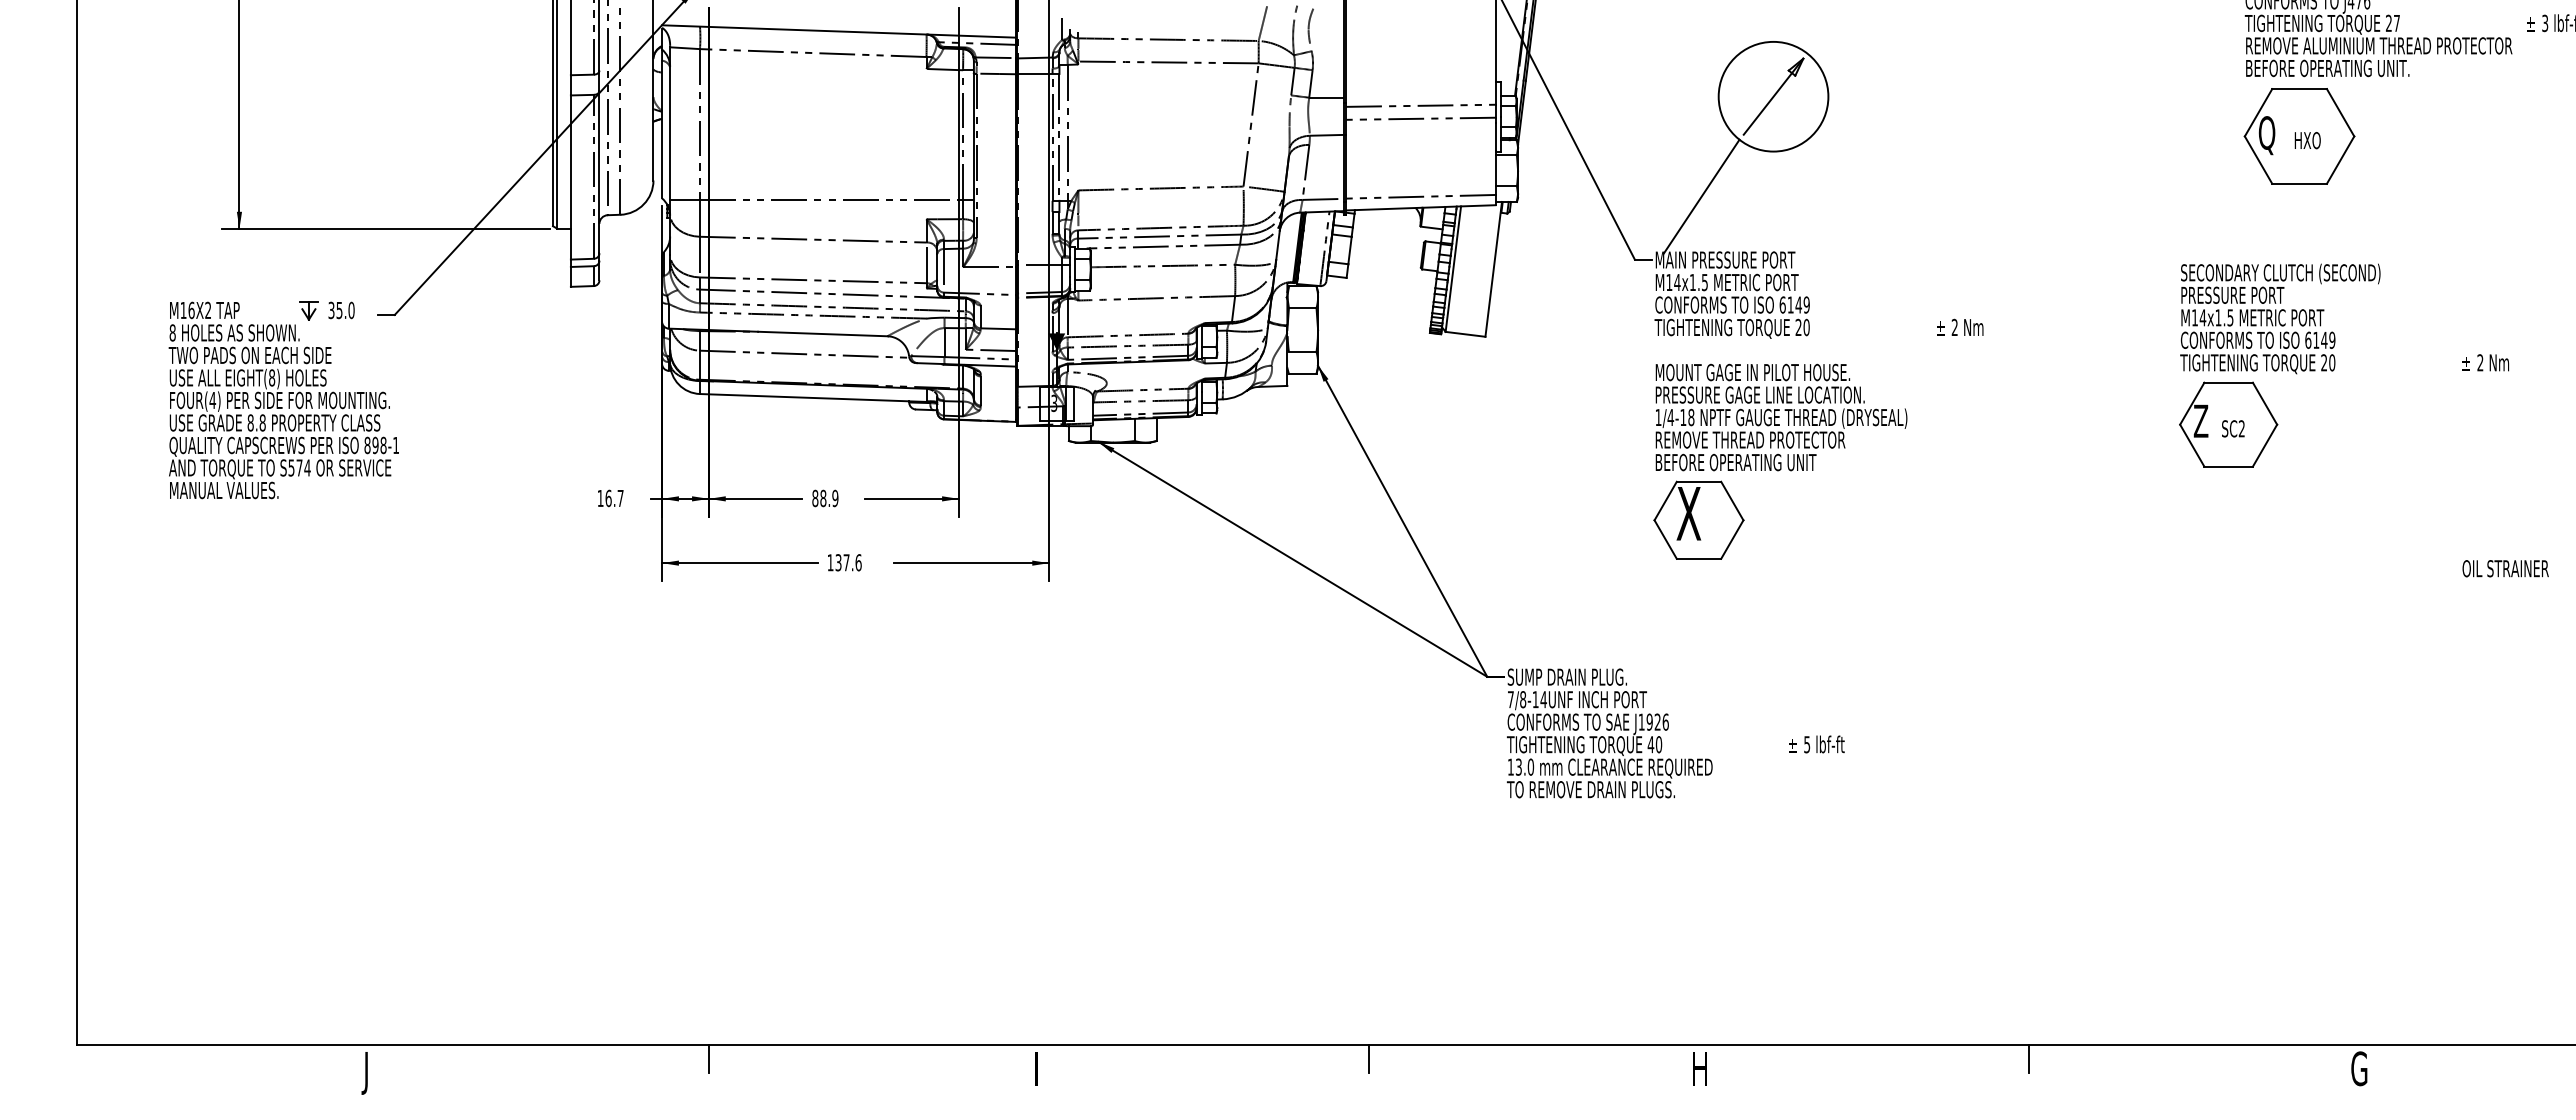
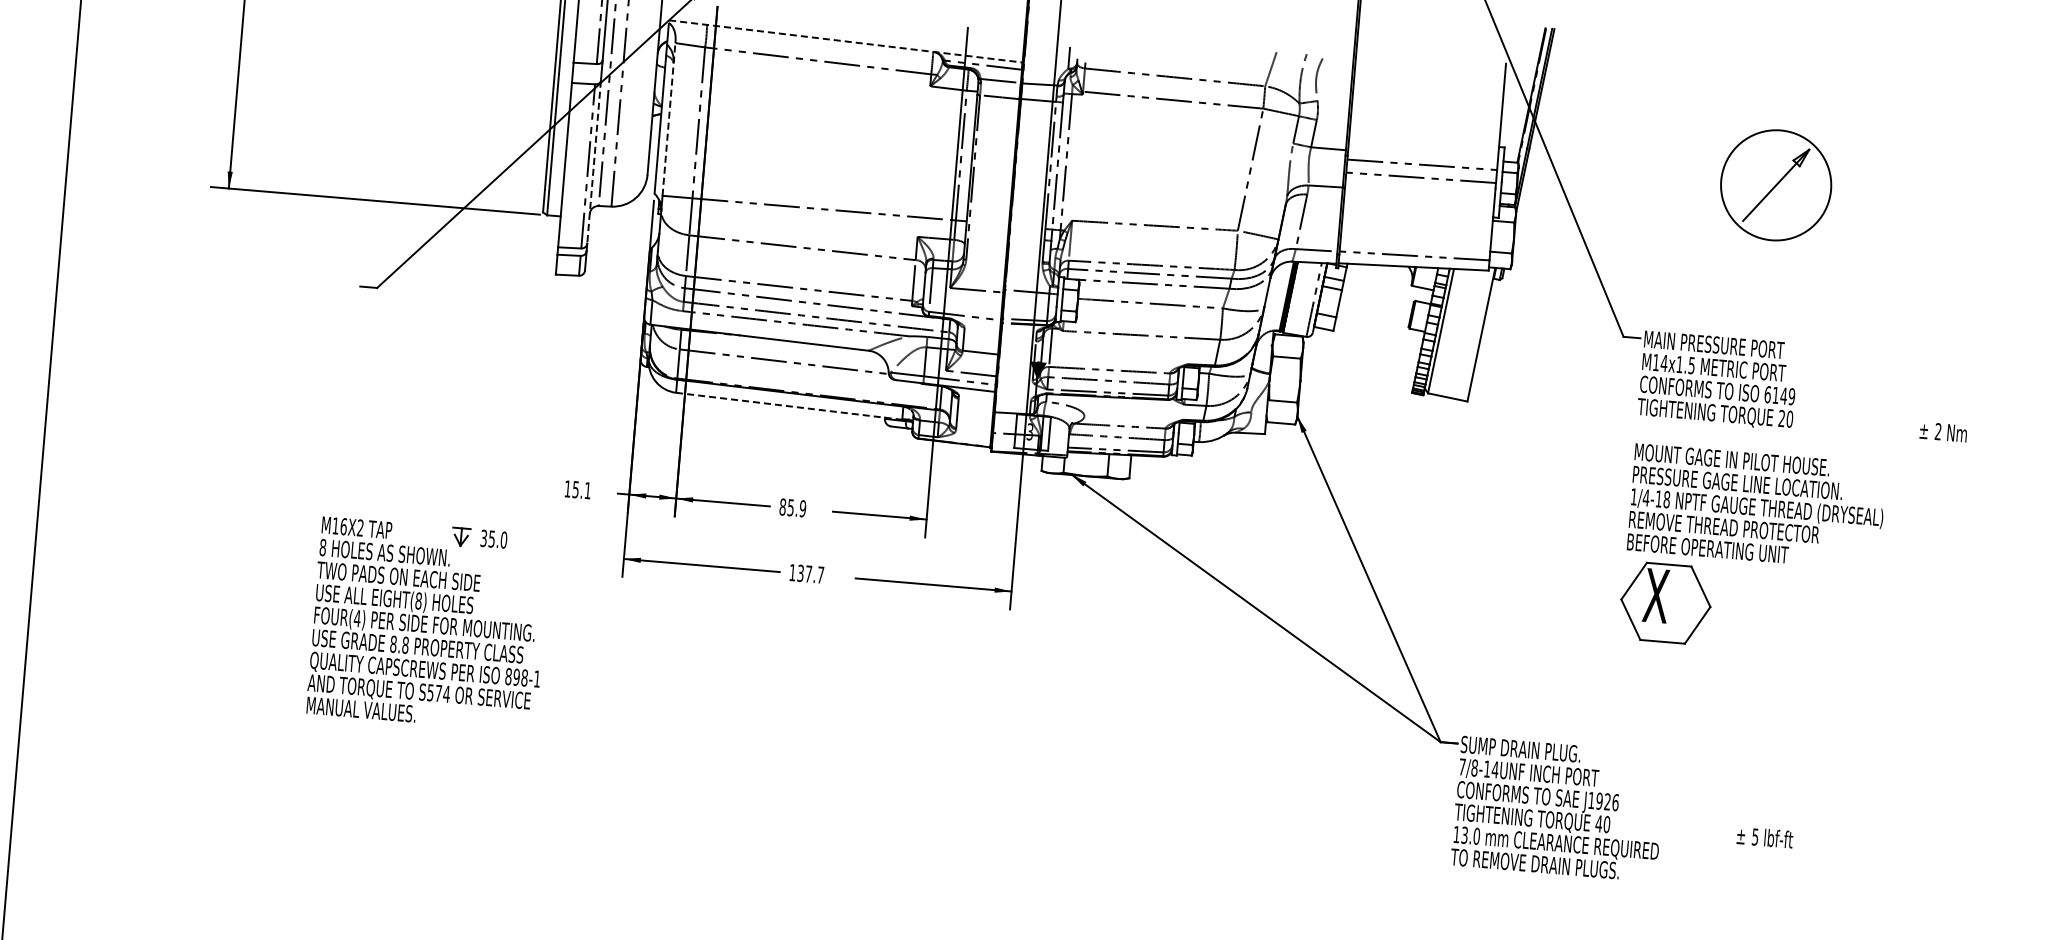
line: (839, 31) -> (846, 41), solid -> dashed
line: (670, 123) -> (669, 119), solid -> dashed
line: (599, 172) -> (594, 162), solid -> dashed
line: (1701, 196) -> (1695, 279), removed
line: (818, 398) -> (794, 407), solid -> dashed
part: (283, 400) -> (428, 624), moved
text: (614, 498) -> (581, 490), 16.7 -> 15.1
text: (823, 498) -> (791, 507), 88.9 -> 85.9
text: (858, 562) -> (820, 574), 137.6 -> 137.7

